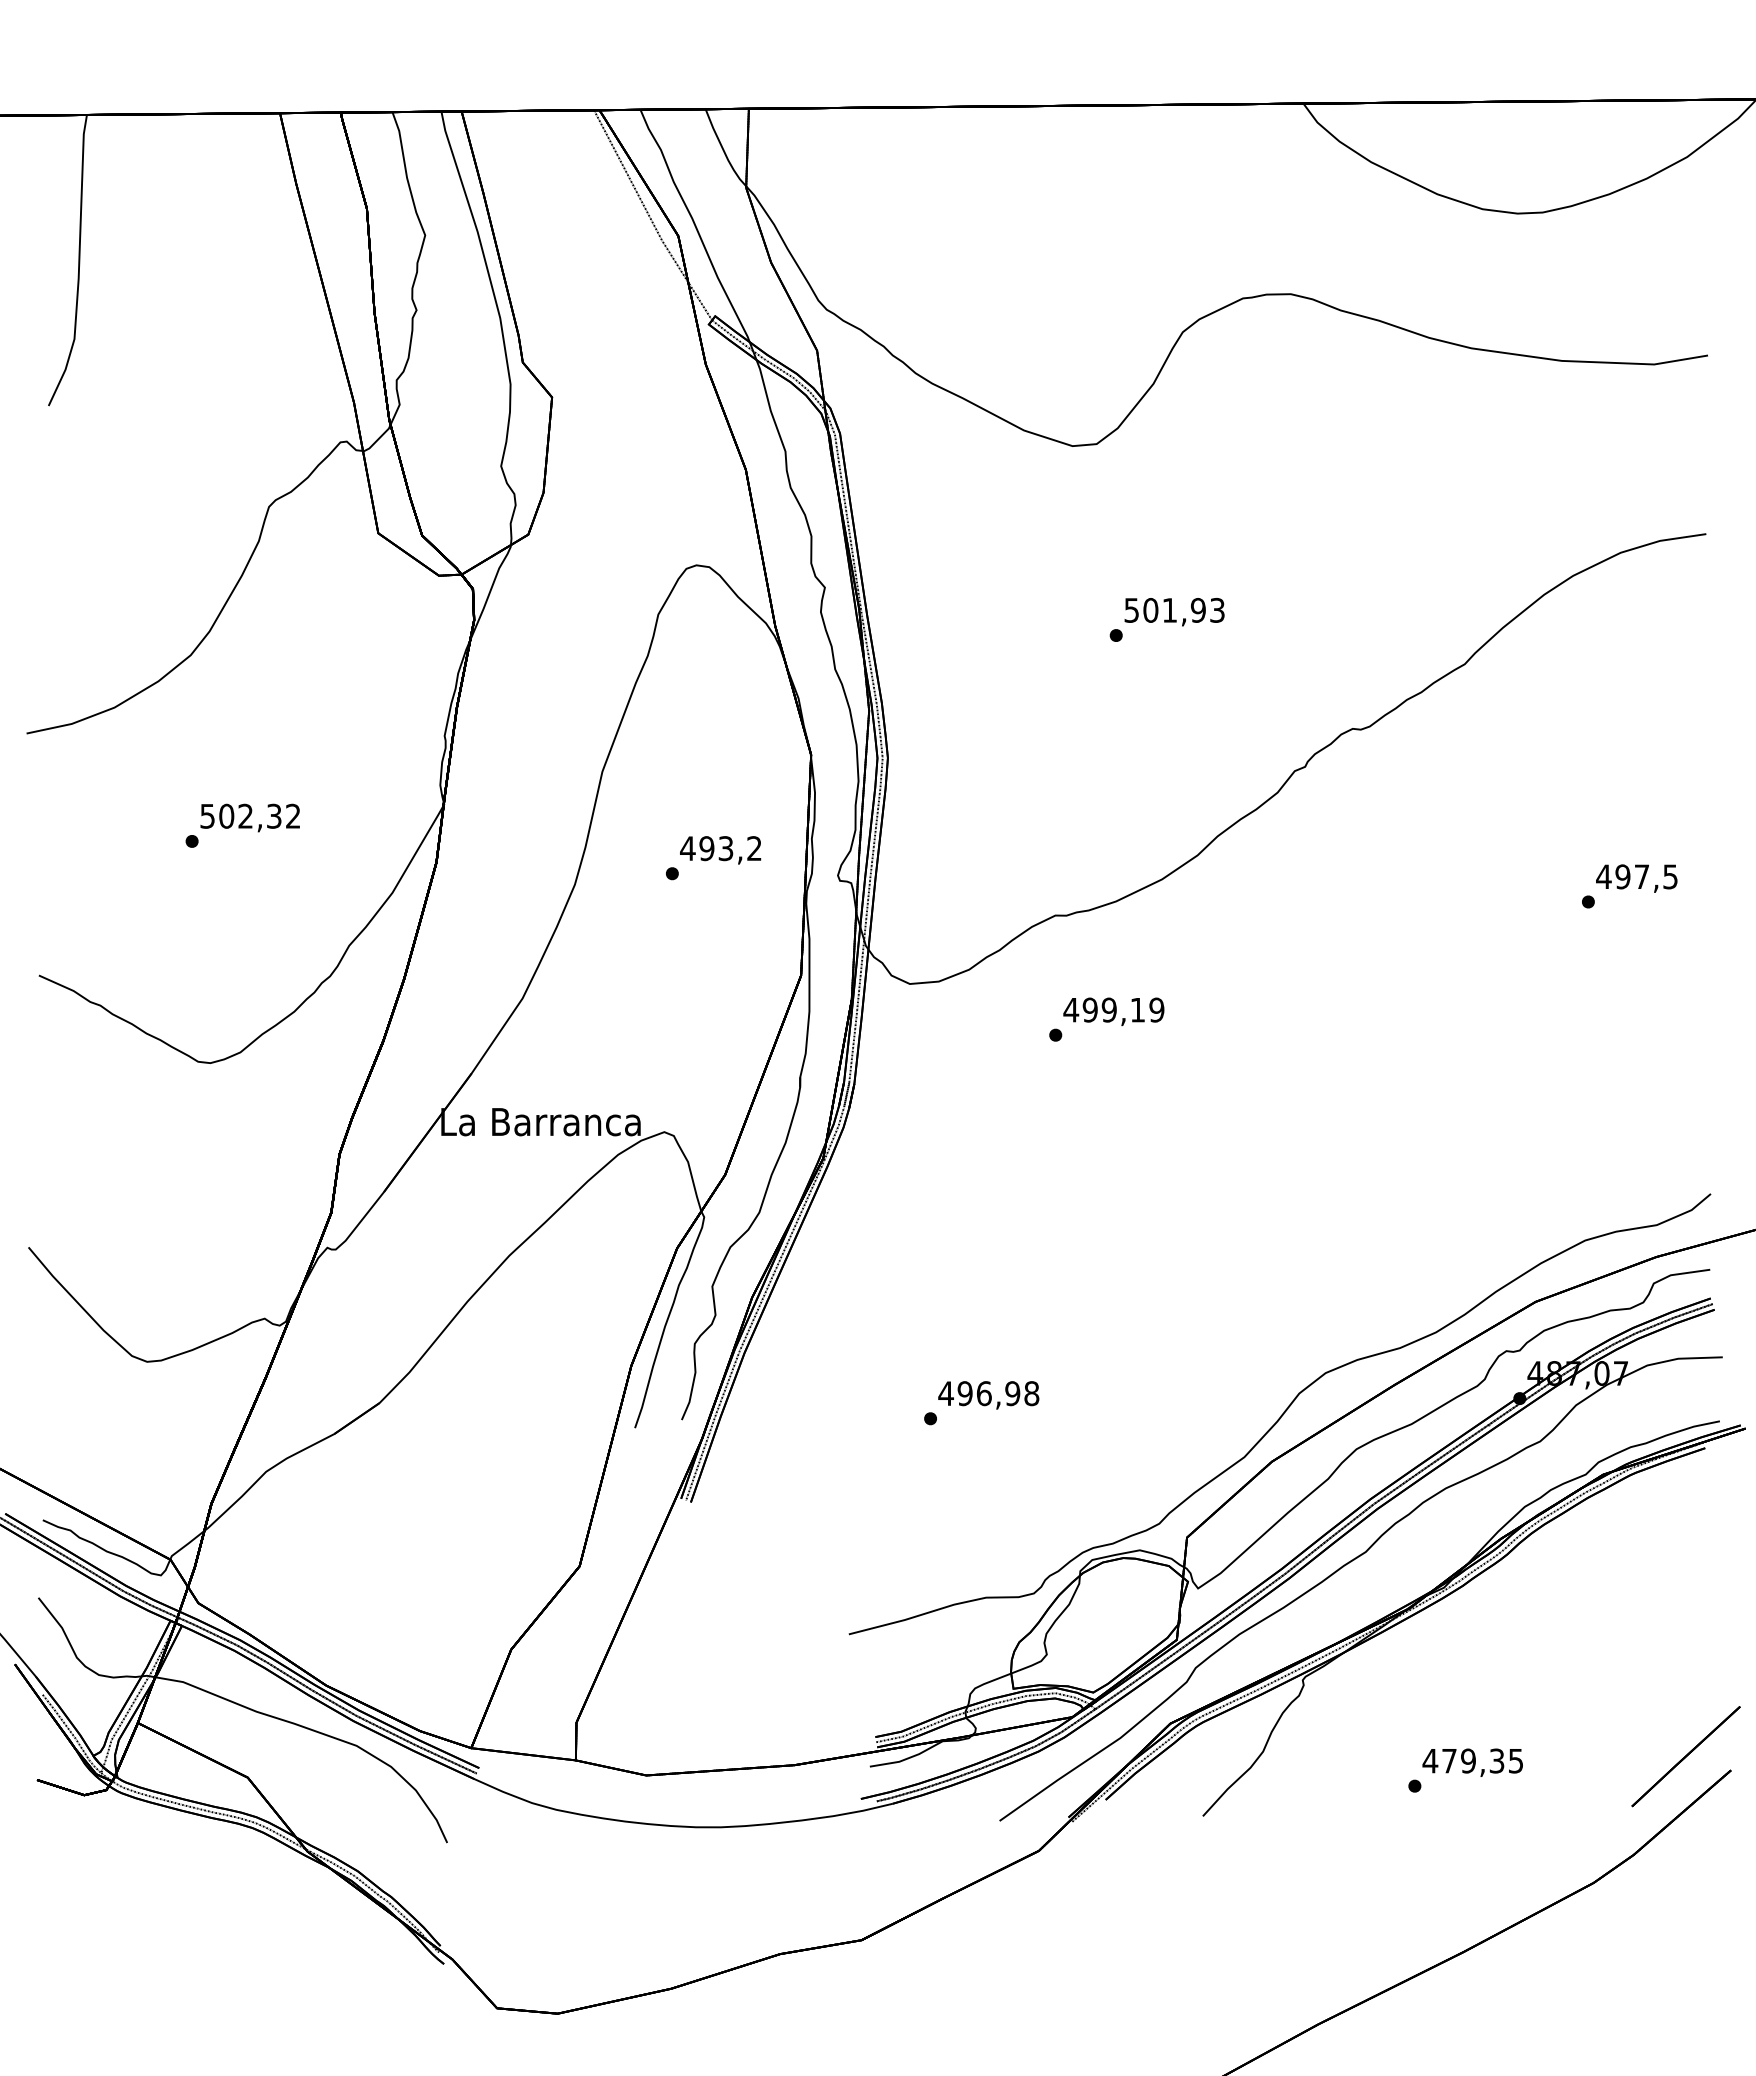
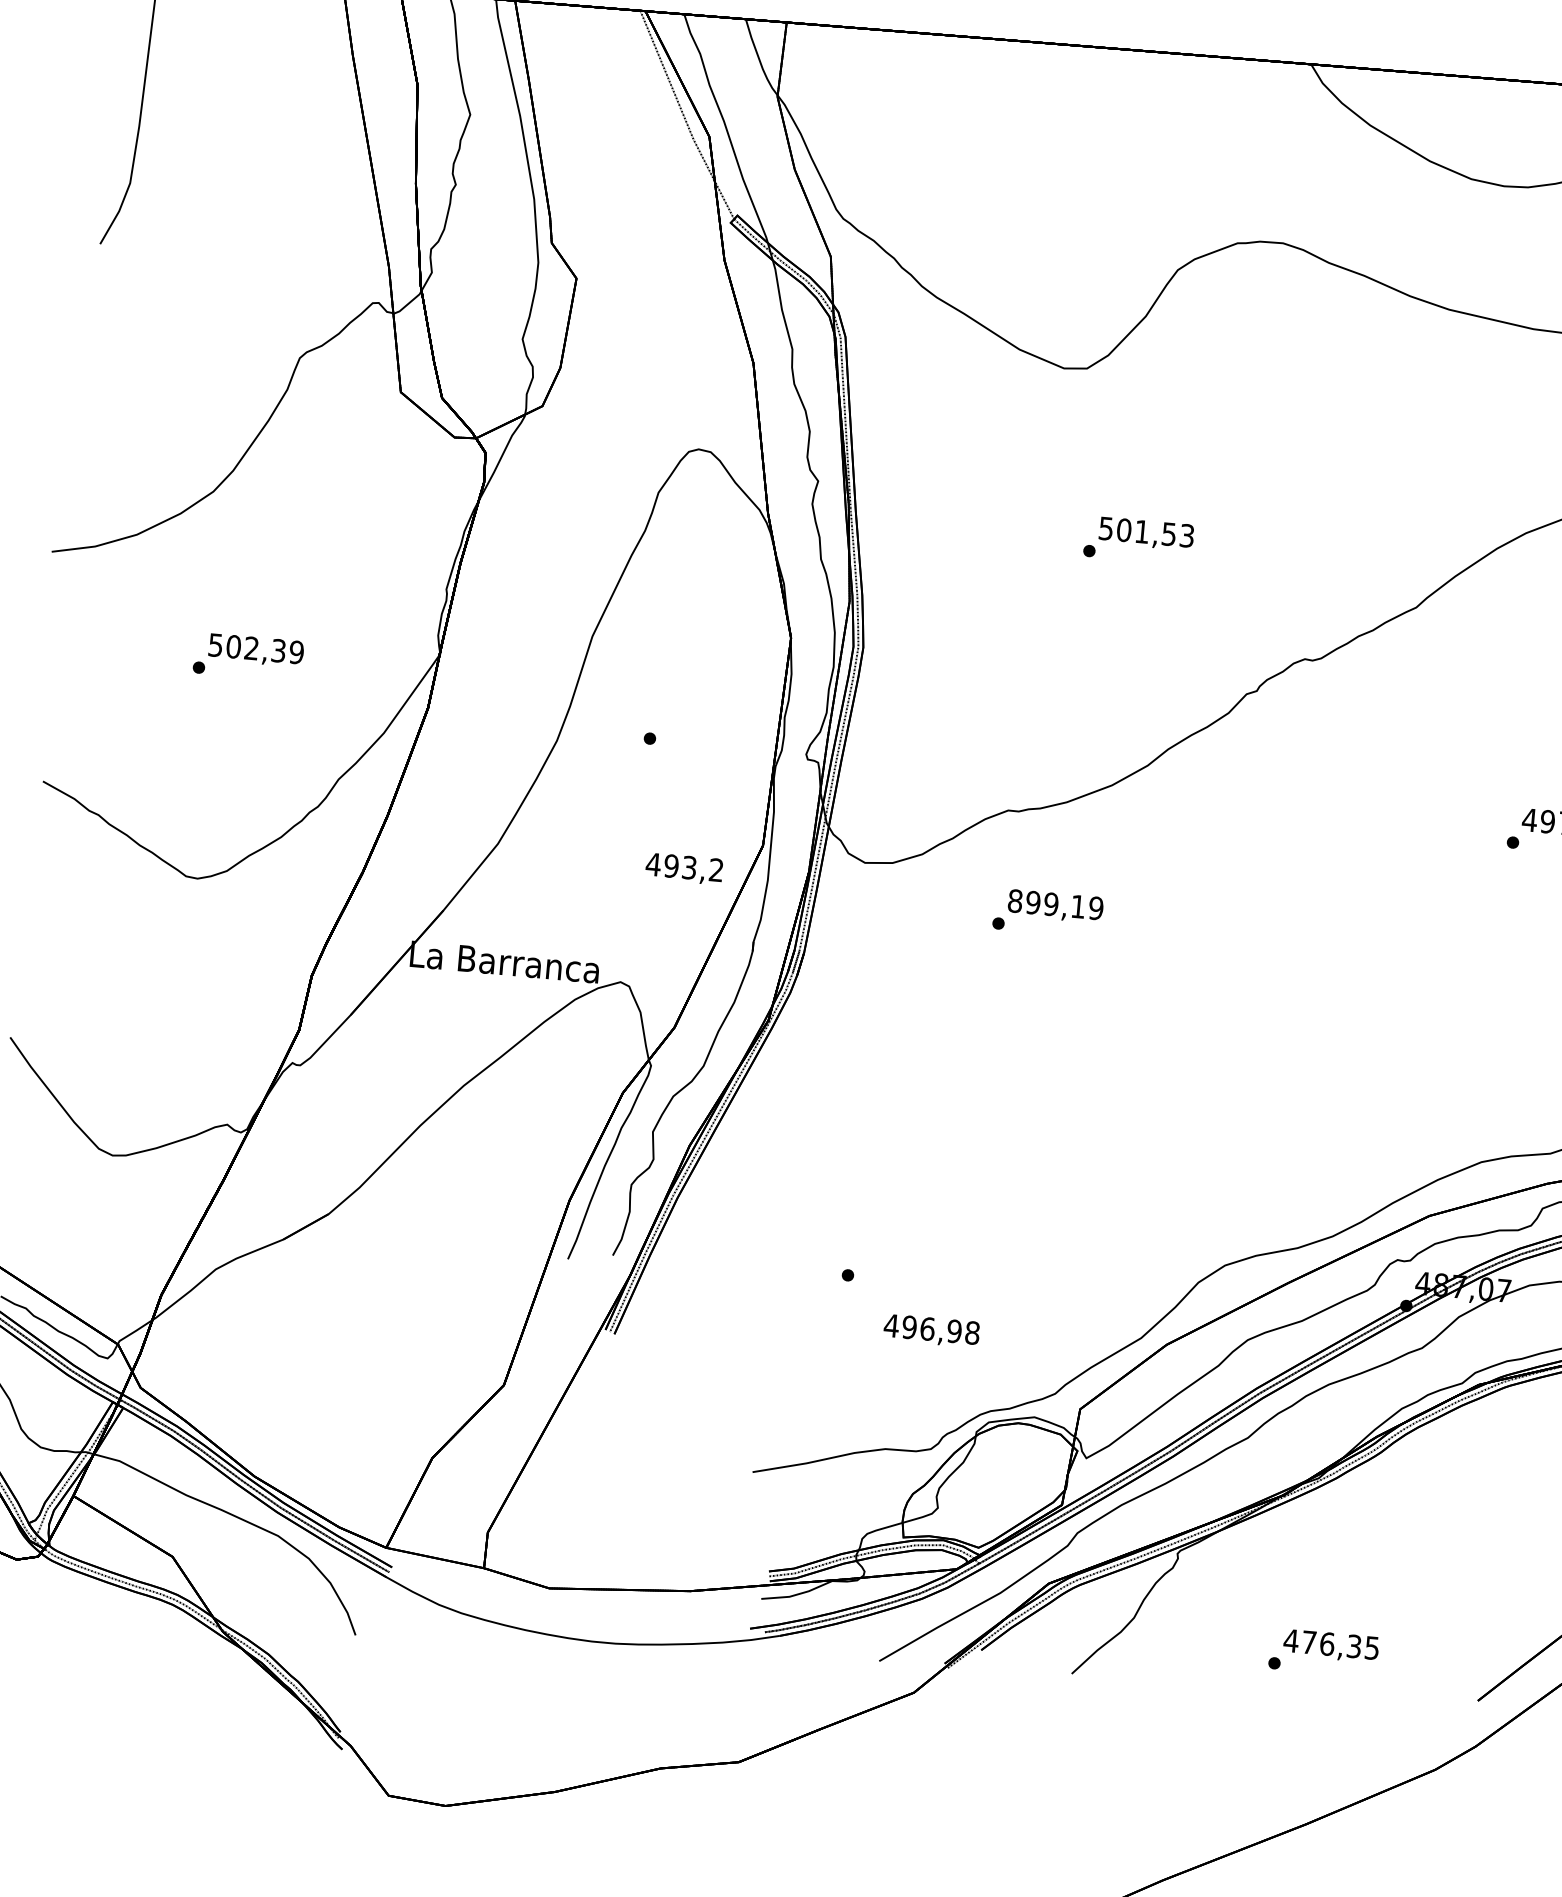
text: (1198, 610) -> (1169, 534), 501,93 -> 501,53
text: (292, 815) -> (296, 651), 502,32 -> 502,39
text: (720, 850) -> (684, 869), moved
text: (1071, 1009) -> (1015, 900), 499,19 -> 899,19
text: (988, 1395) -> (931, 1331), moved
text: (1468, 1760) -> (1327, 1643), 479,35 -> 476,35

